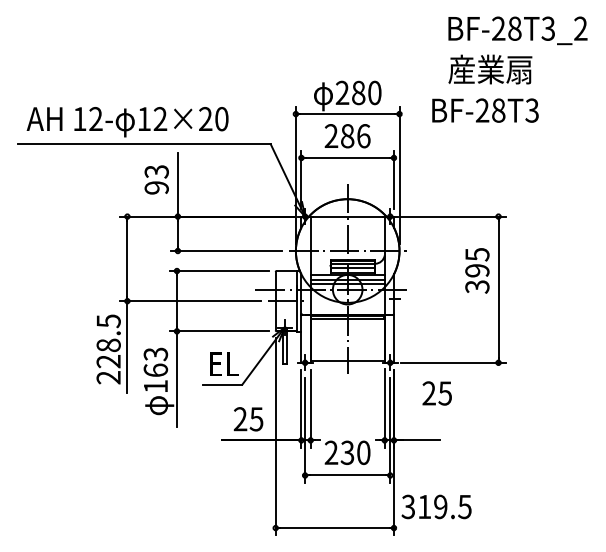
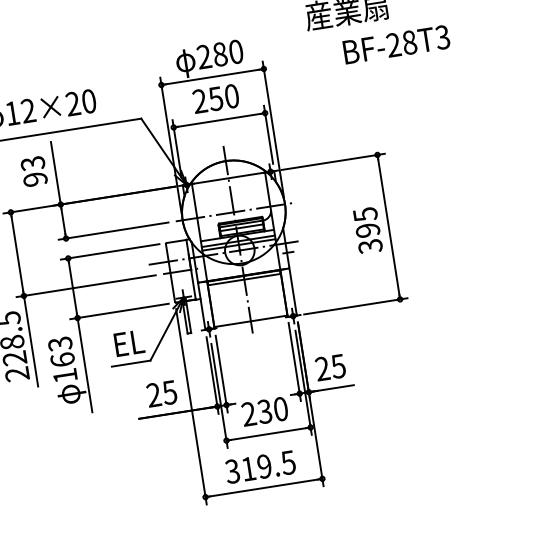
text: (485, 110) -> (396, 44), moved
text: (355, 136) -> (223, 97), 286 -> 250
text: (477, 270) -> (368, 230), moved
text: (436, 393) -> (329, 367), moved
text: (436, 506) -> (260, 466), moved

